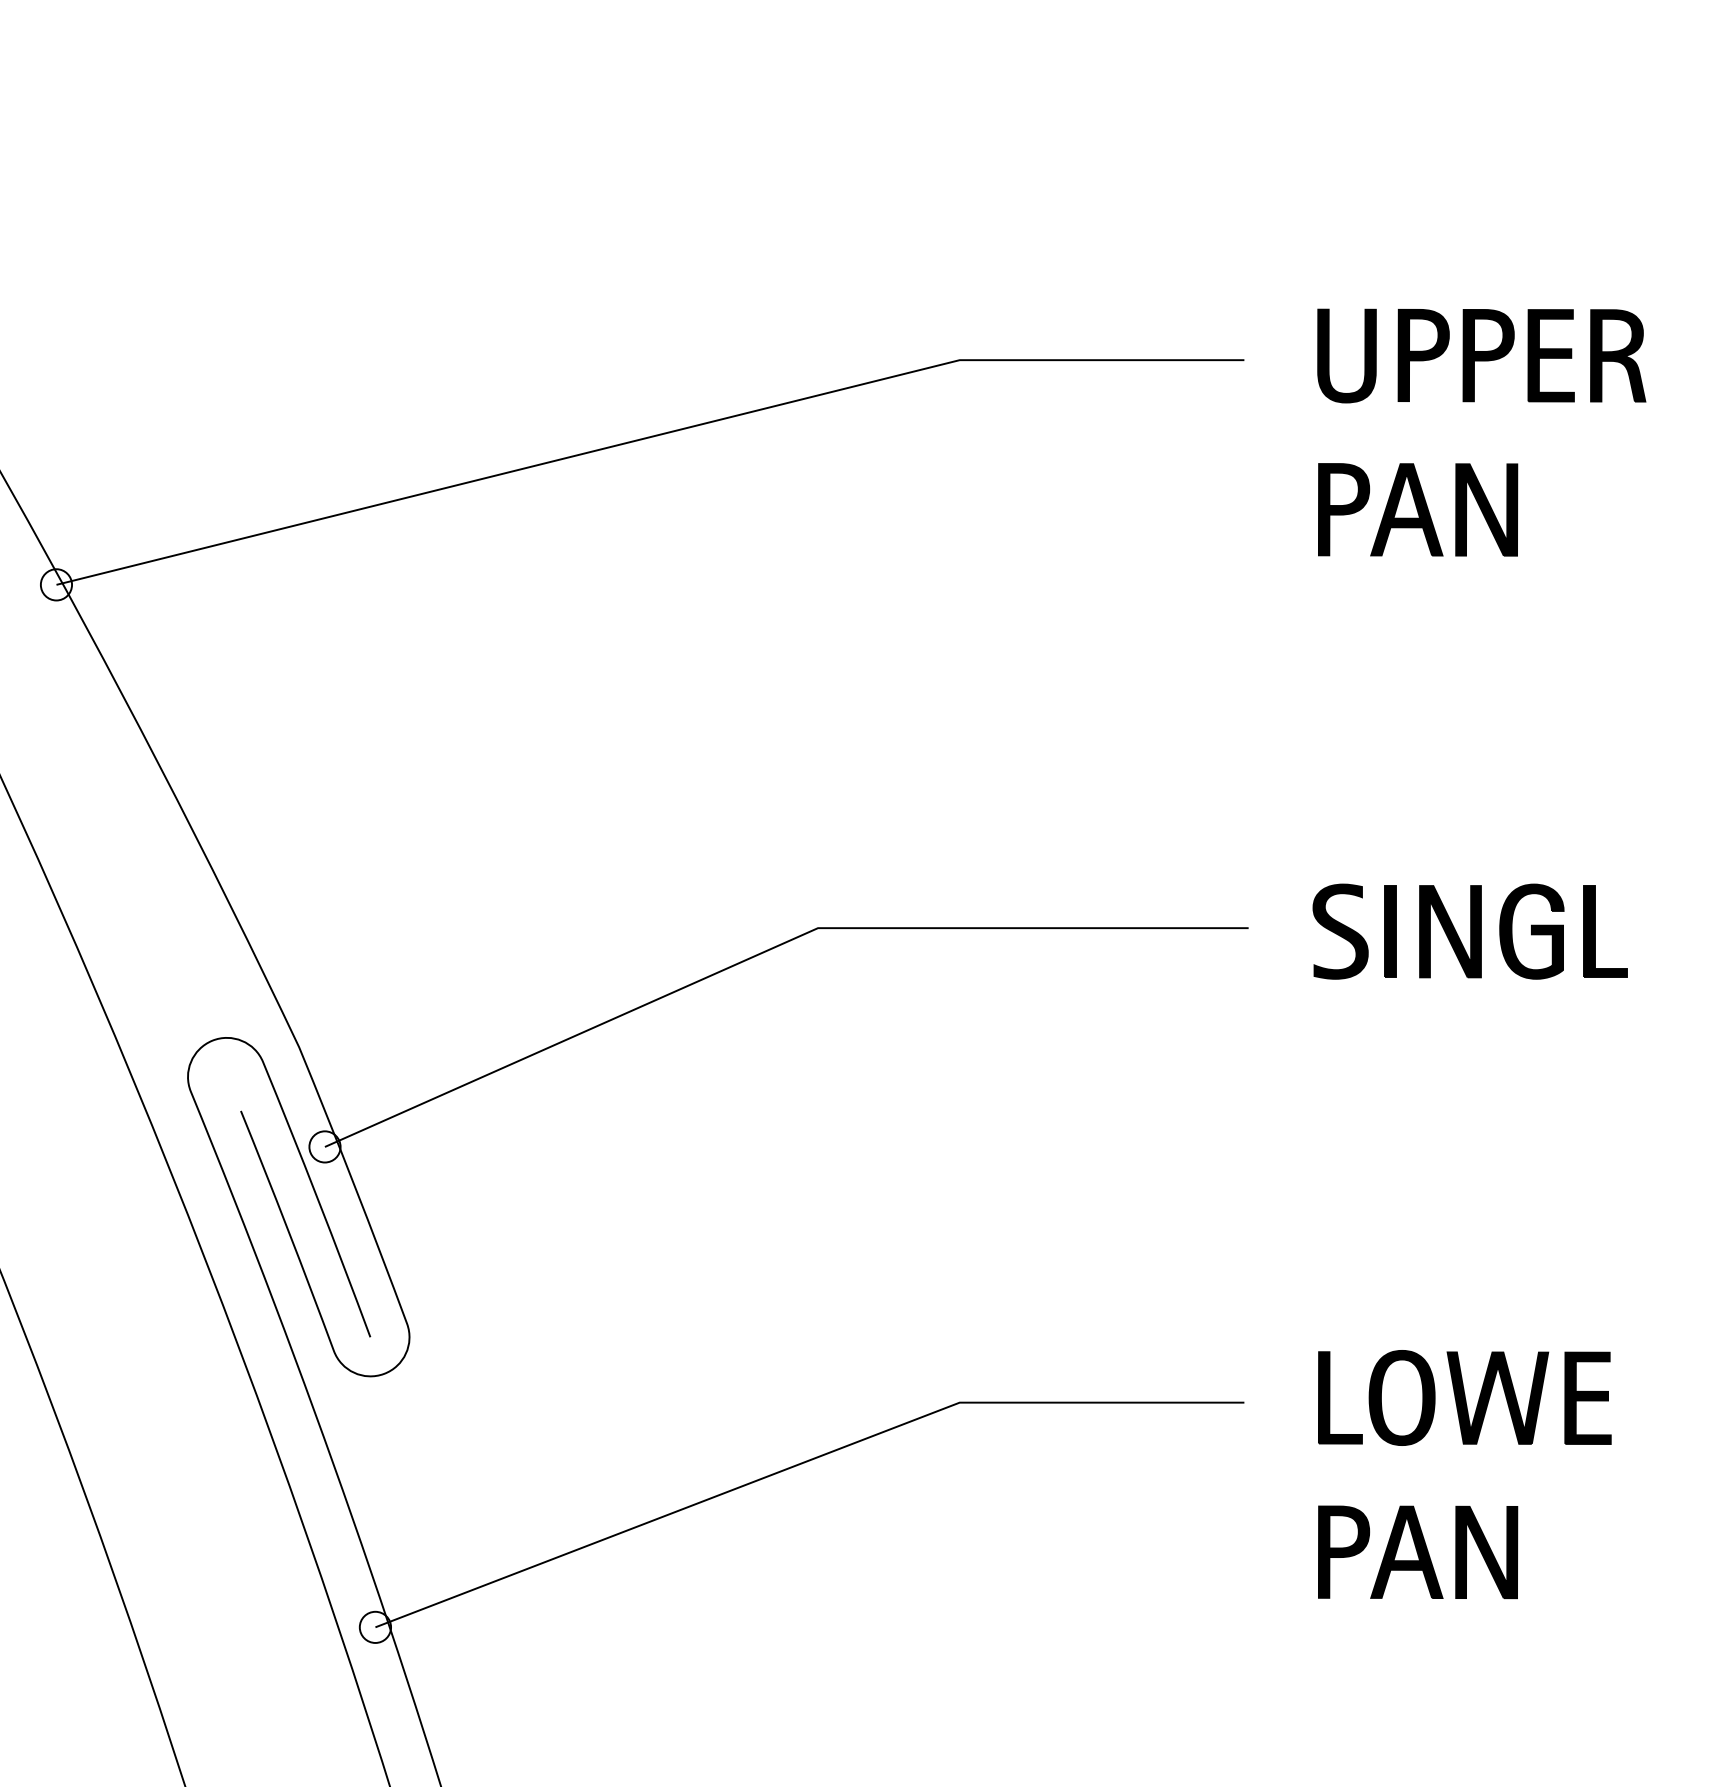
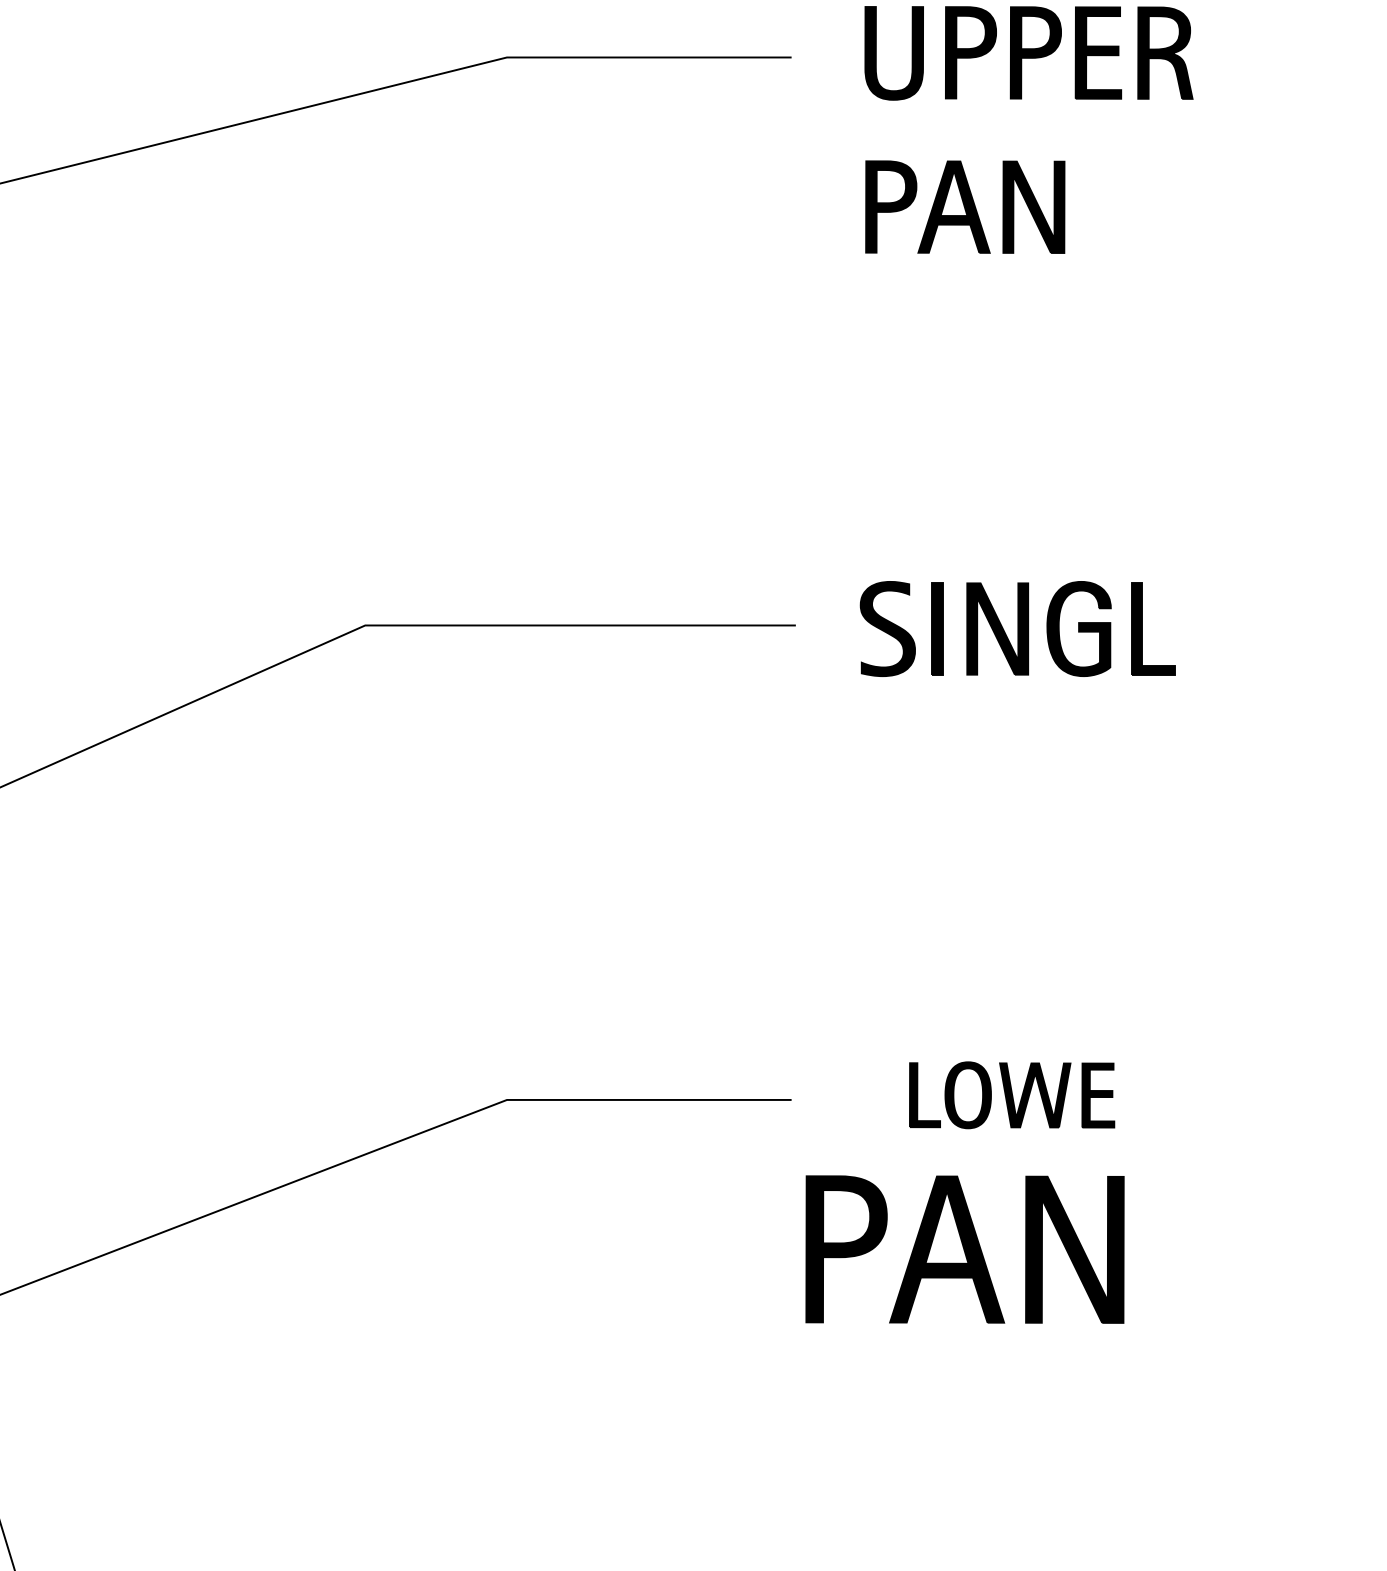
part: (1464, 1397) -> (1011, 1094), size x0.7
part: (1418, 1552) -> (965, 1249), size x1.6

